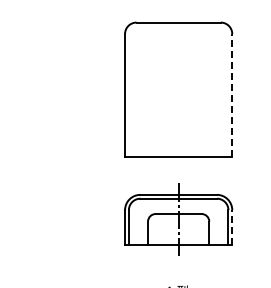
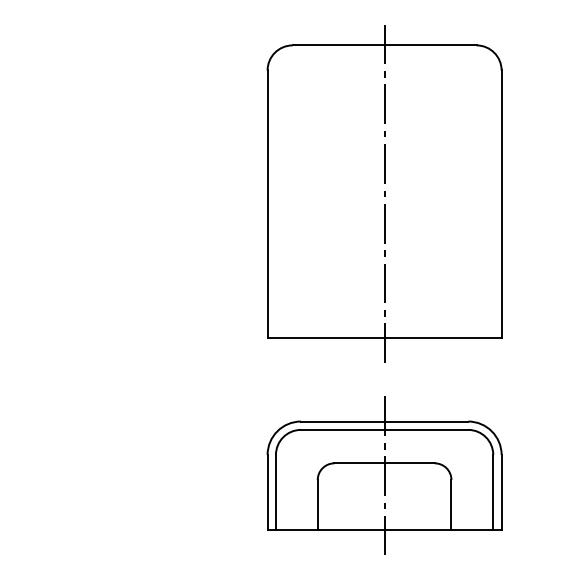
line: (178, 89) -> (384, 191), added
line: (232, 94) -> (502, 202), dashed -> solid
line: (232, 226) -> (502, 490), dashed -> solid

